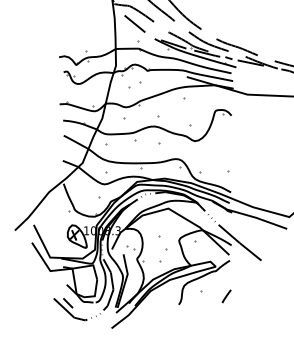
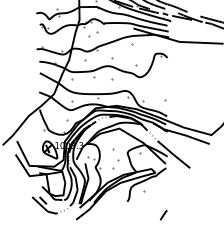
line: (226, 296) -> (163, 215), moved

